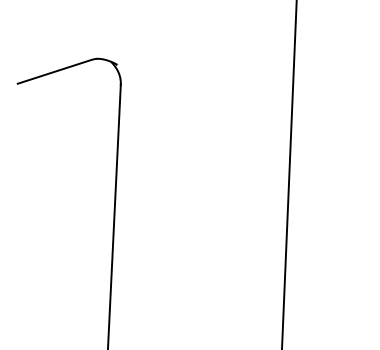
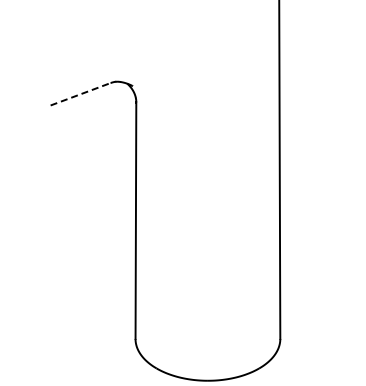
line: (54, 72) -> (80, 94), solid -> dashed

